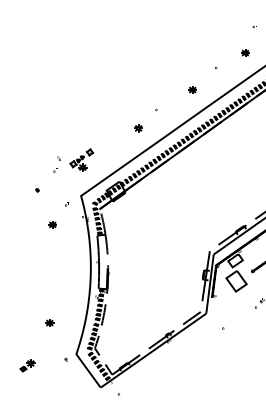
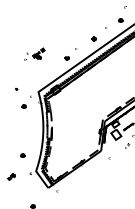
part: (73, 158) -> (34, 53), moved

